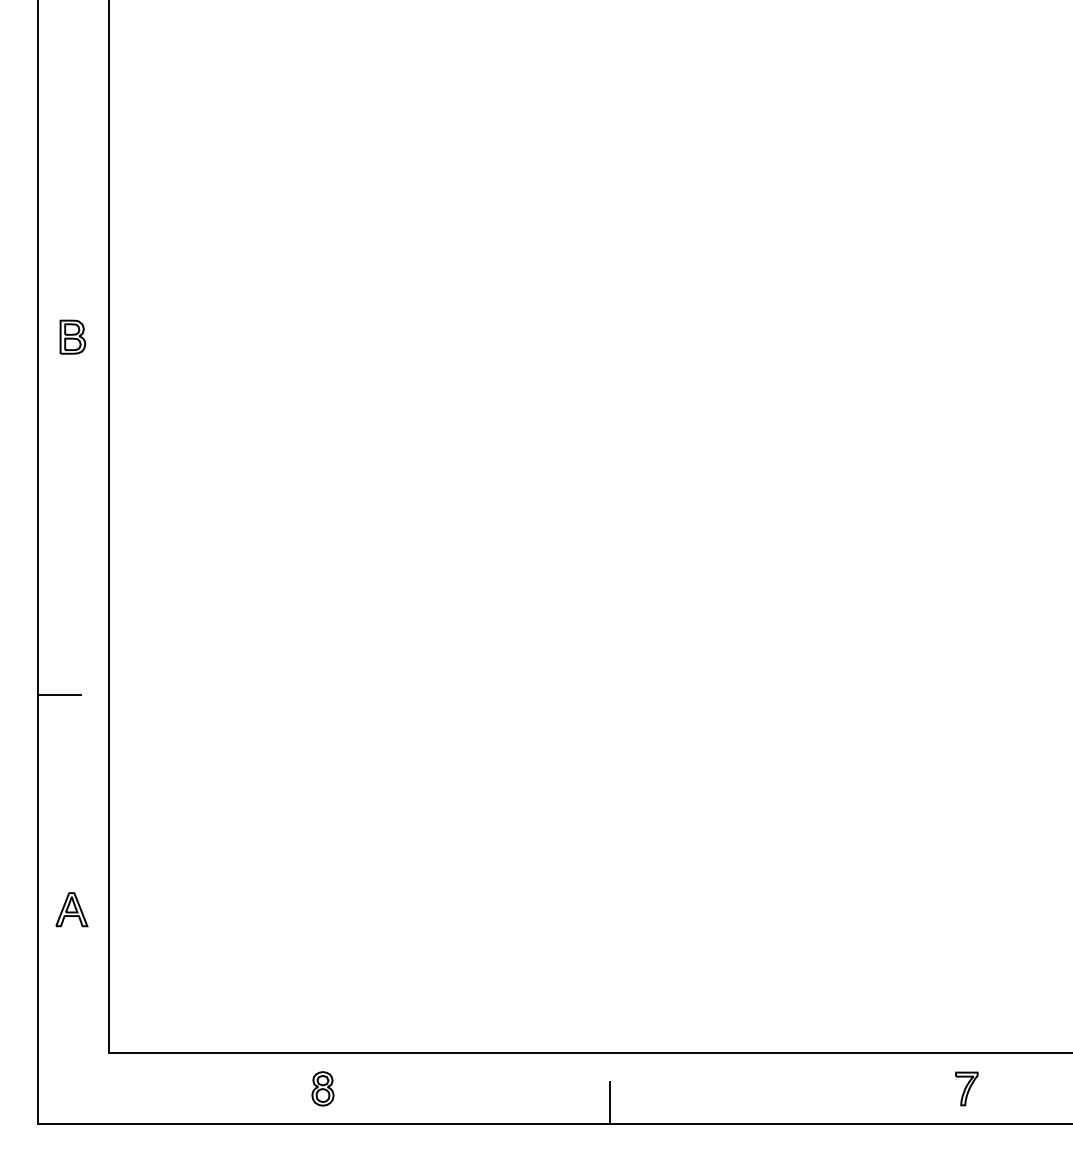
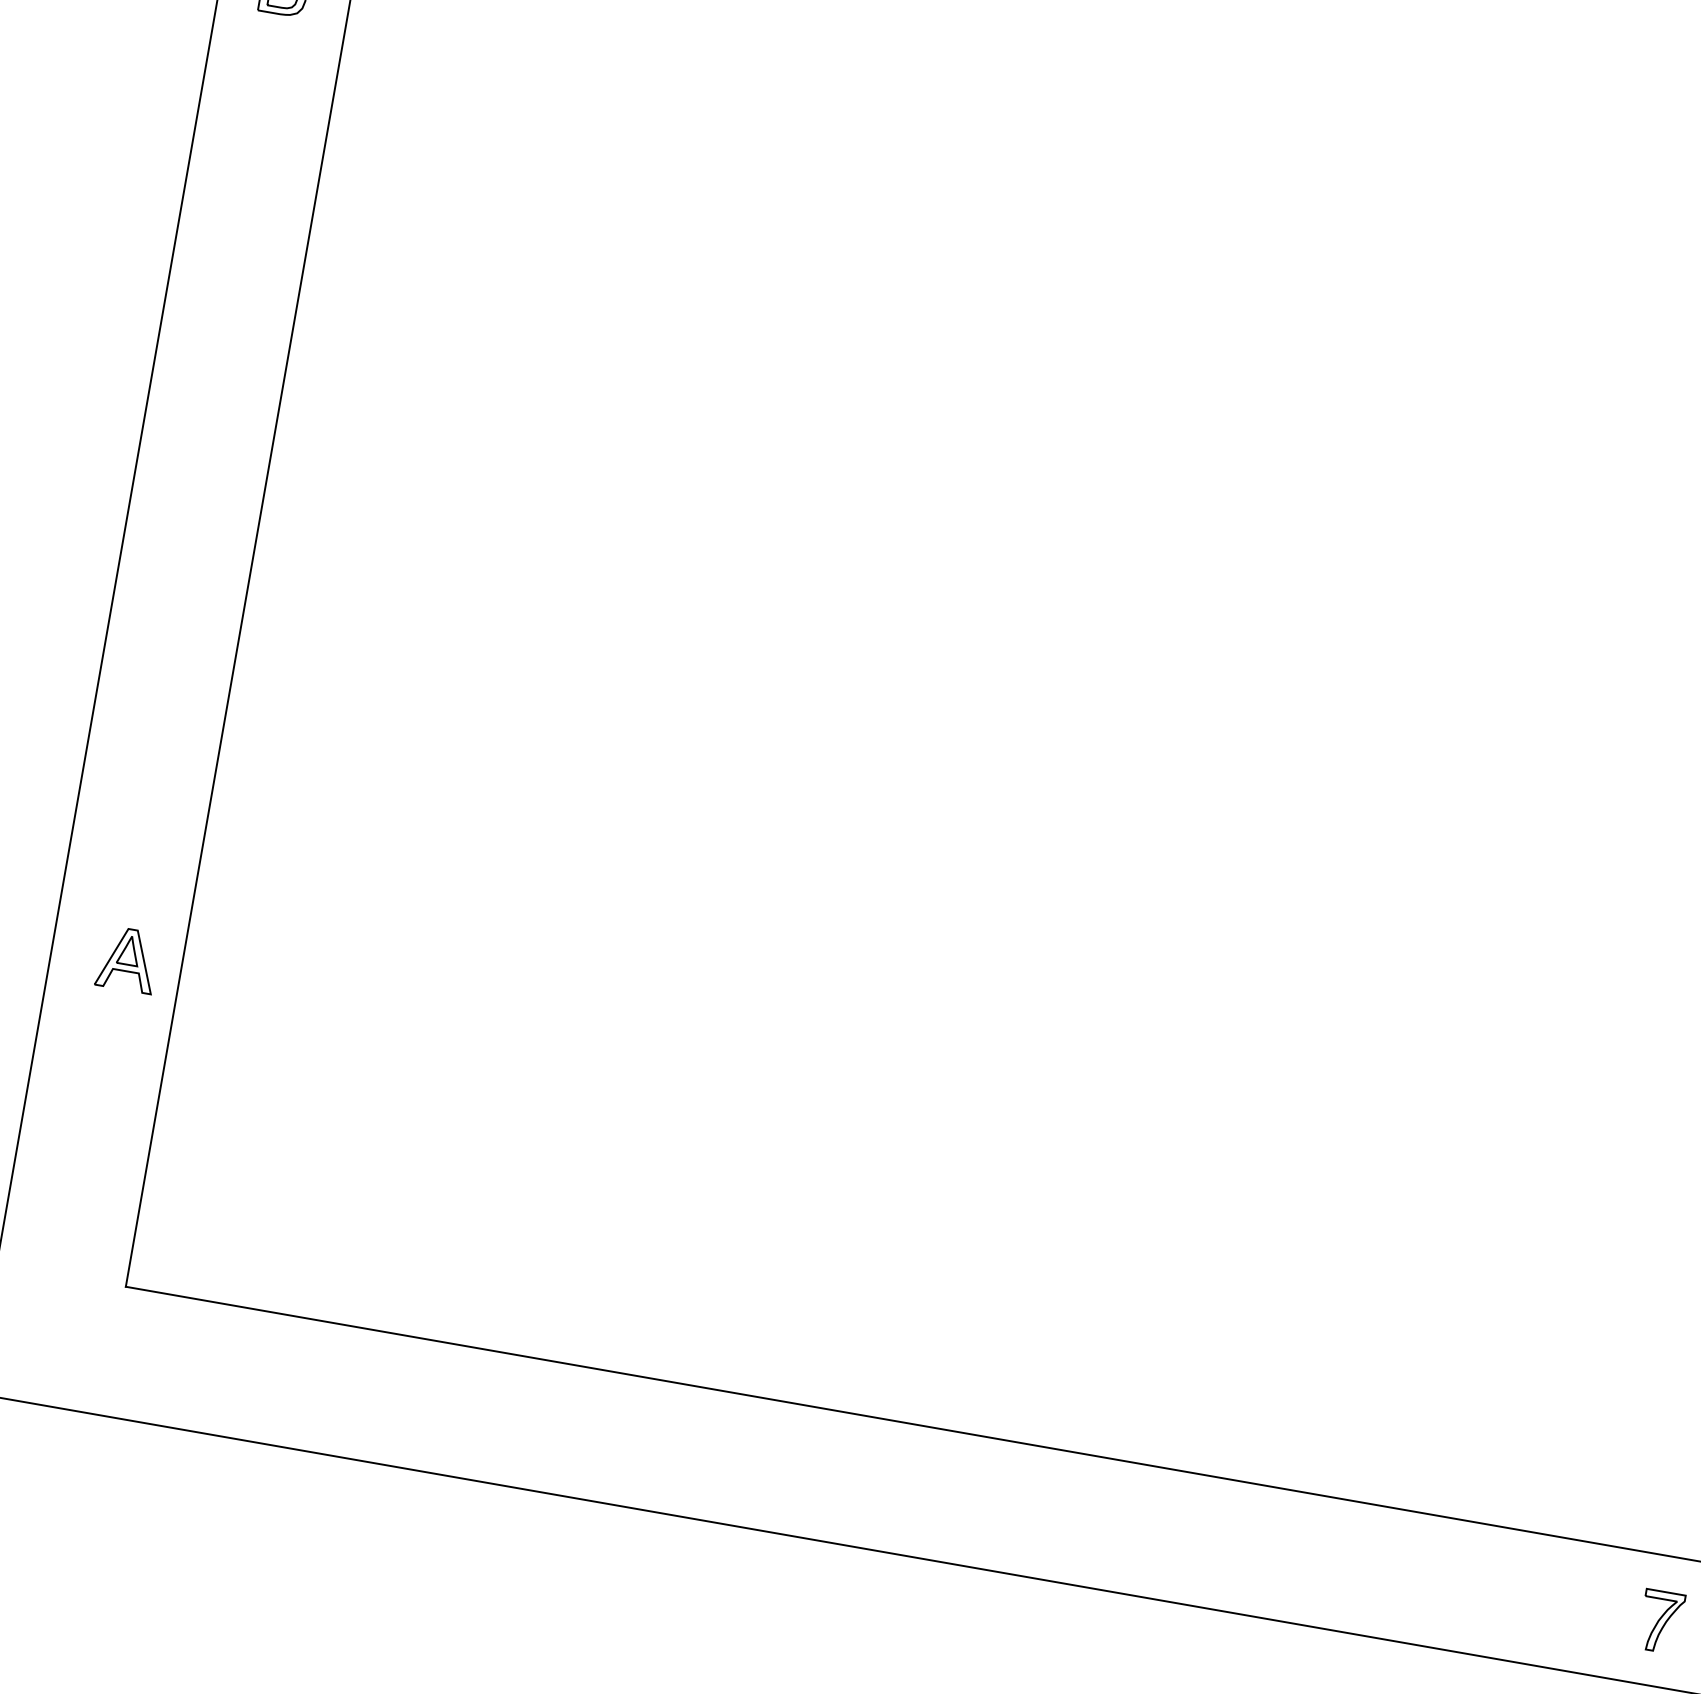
line: (58, 695) -> (146, 626), removed
part: (71, 909) -> (127, 959), moved
part: (322, 1088) -> (499, 1418), removed
line: (610, 1102) -> (1014, 1533), removed

